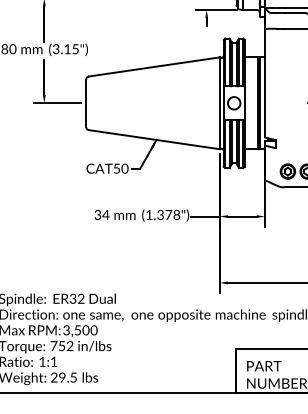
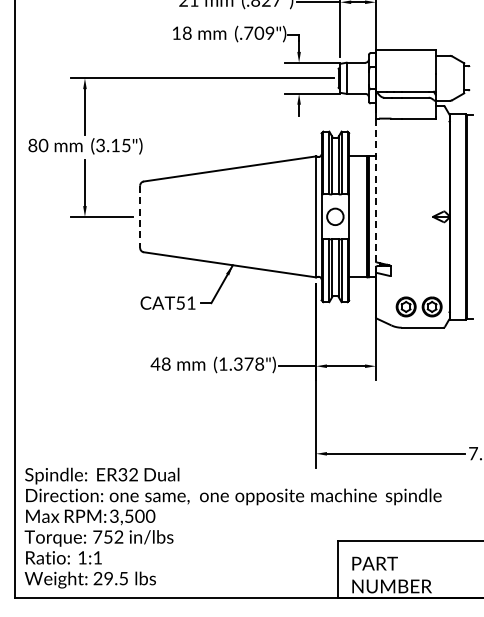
line: (264, 83) -> (375, 190), solid -> dashed
line: (86, 103) -> (140, 217), solid -> dashed
text: (125, 168) -> (191, 302), CAT50 -> CAT51
text: (101, 214) -> (160, 363), 34 -> 48

